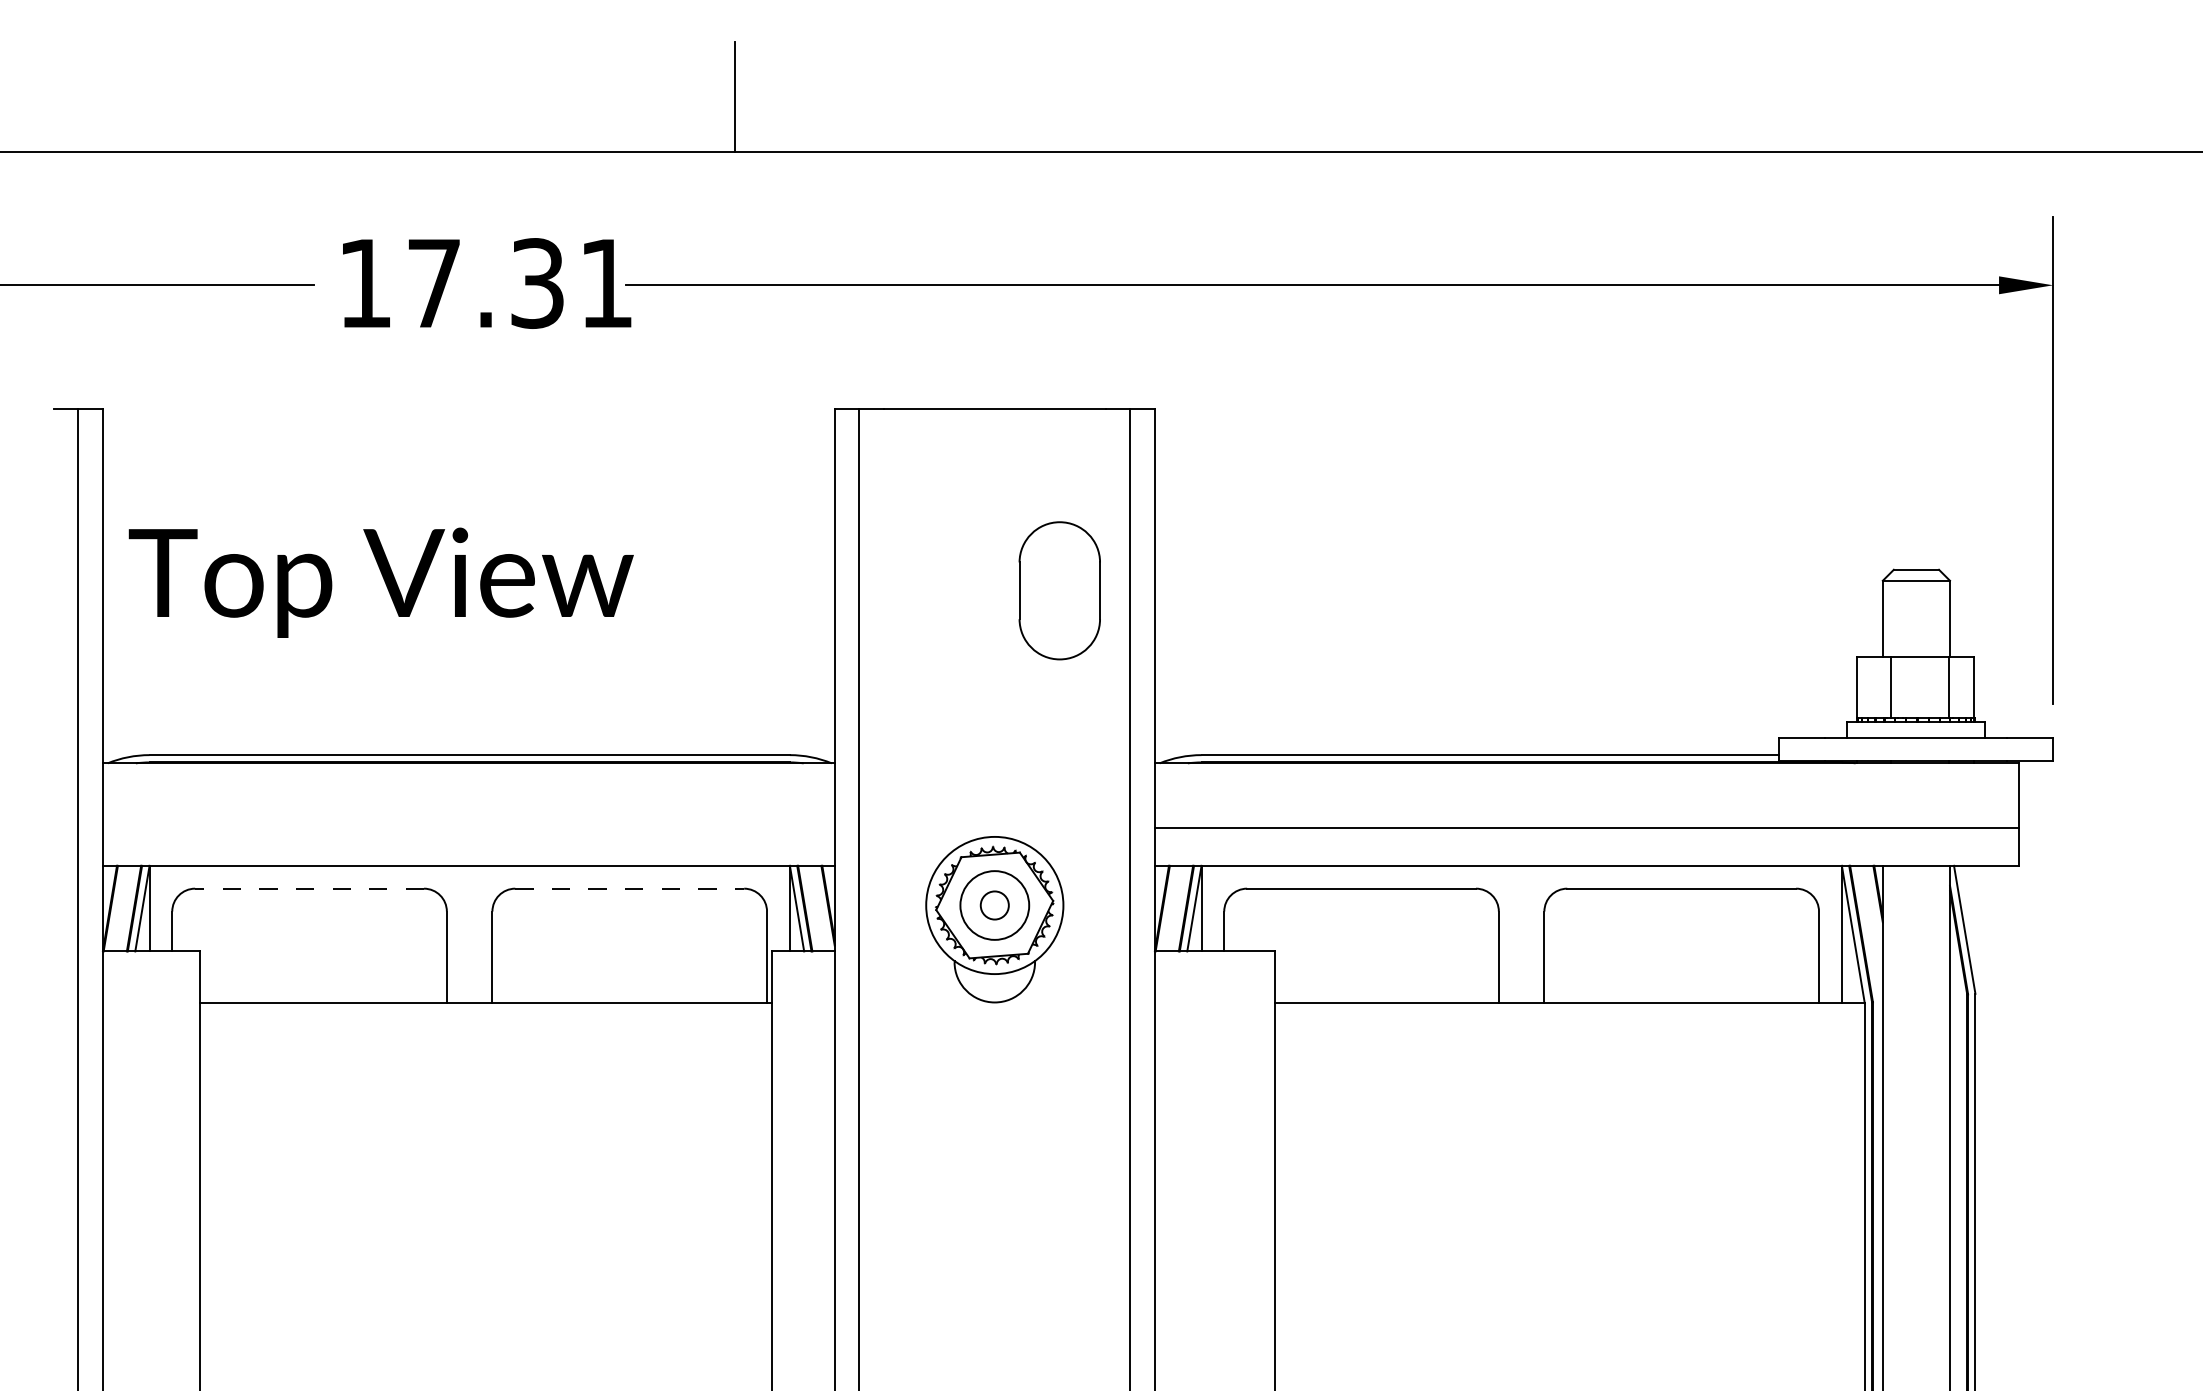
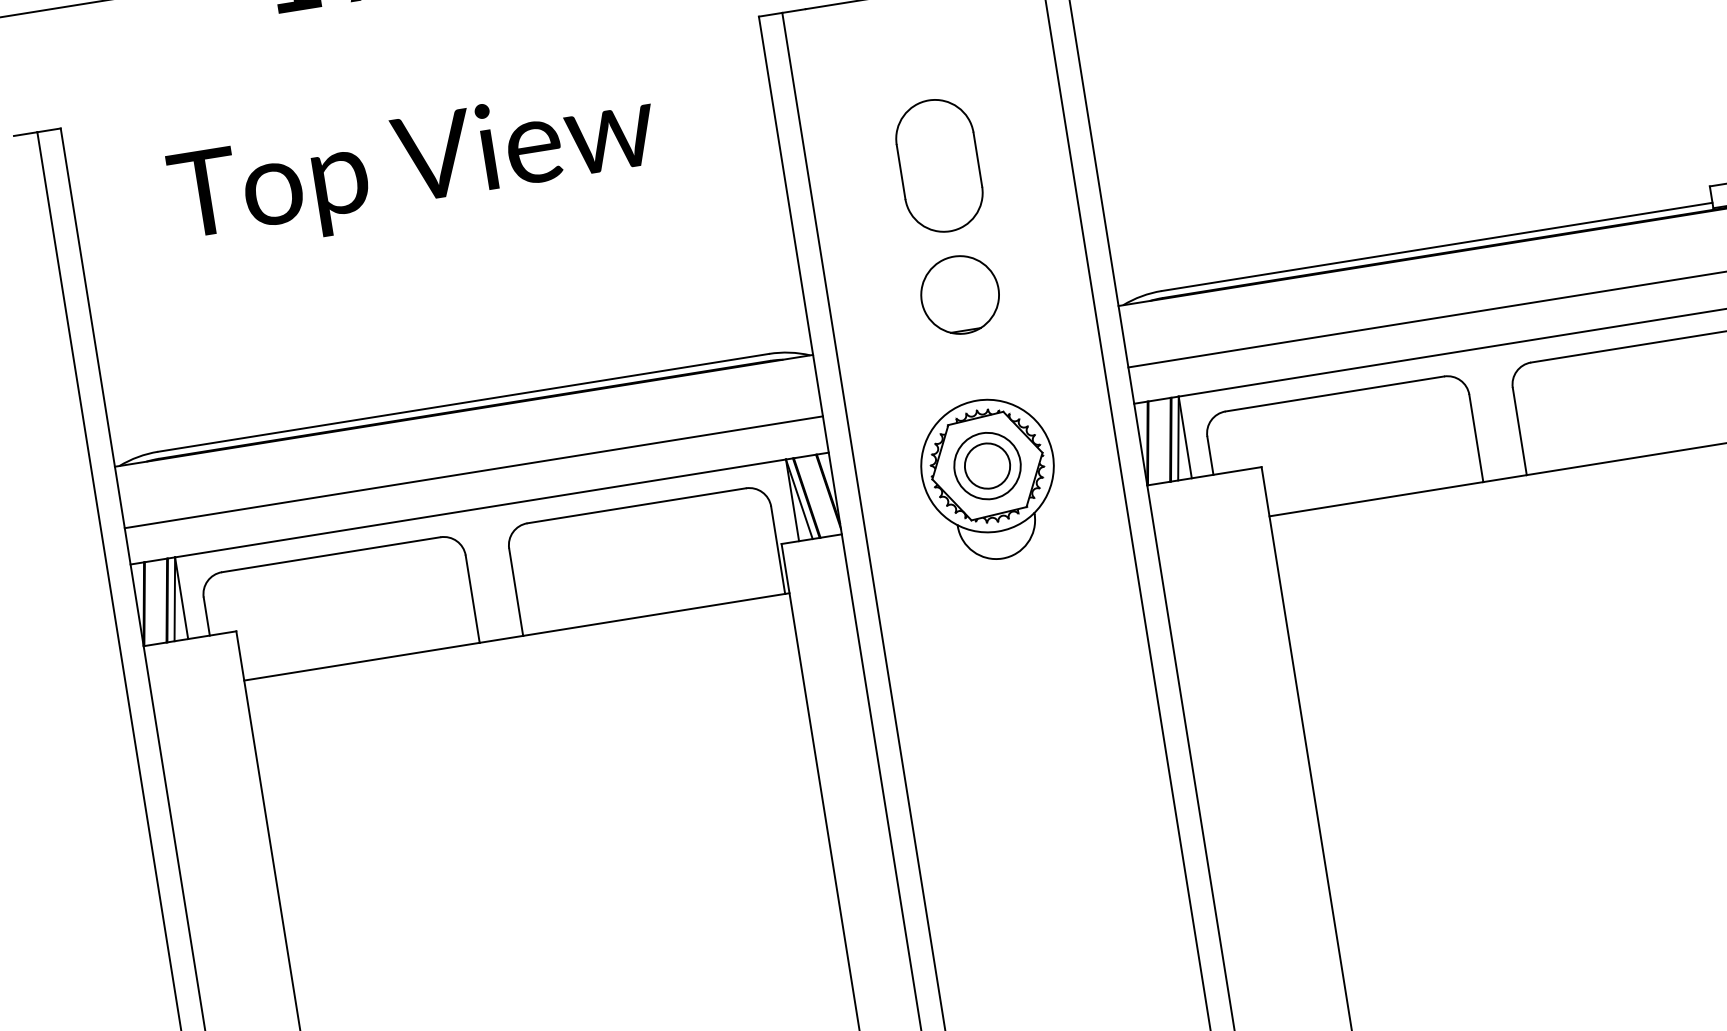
text: (380, 582) -> (413, 168), moved
part: (1059, 590) -> (939, 165), moved
part: (994, 726) -> (959, 295), added
line: (468, 827) -> (473, 472), added
line: (309, 888) -> (331, 554), dashed -> solid
line: (630, 888) -> (637, 505), dashed -> solid
circle: (994, 905) -> (987, 466), size x1.67

